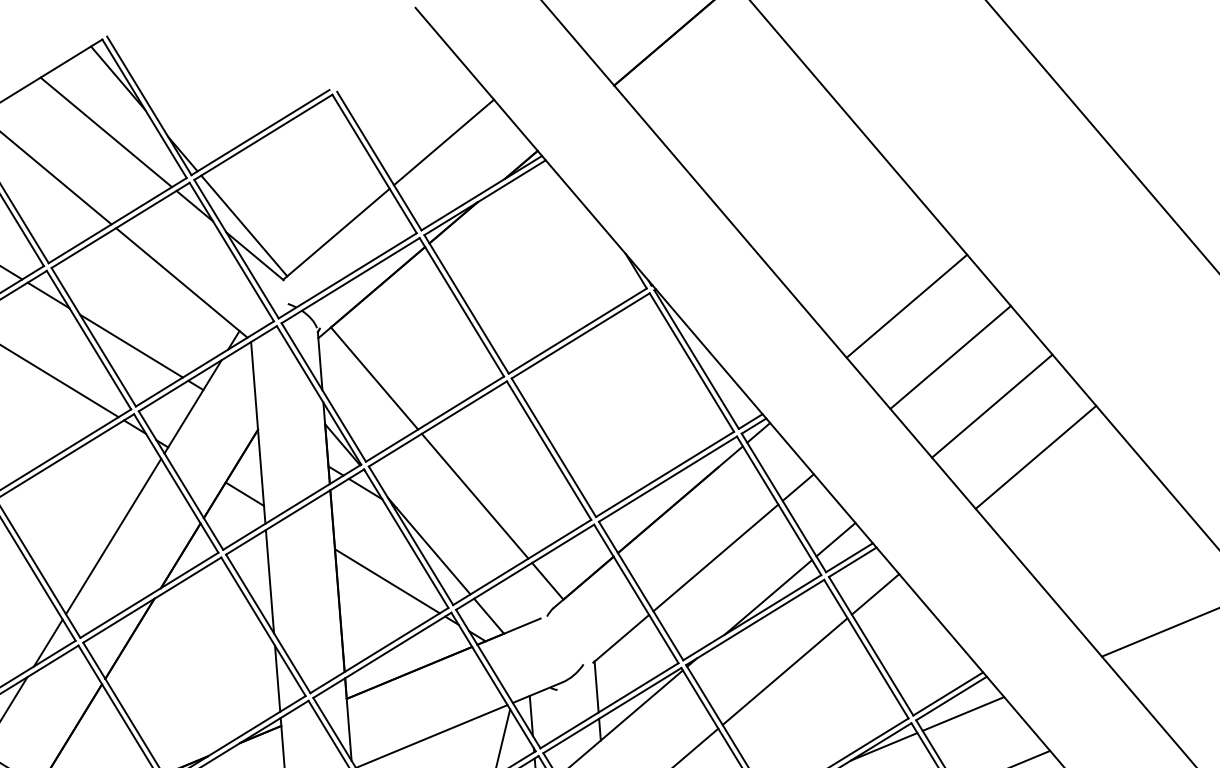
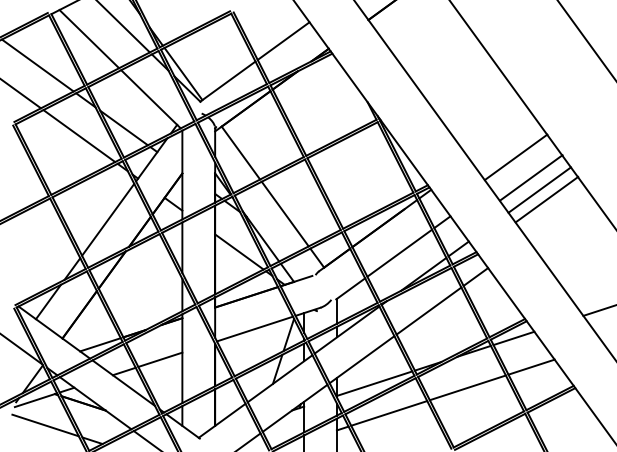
line: (905, 306) -> (515, 157), moved
line: (950, 356) -> (531, 177), moved
line: (1034, 457) -> (546, 199), moved

